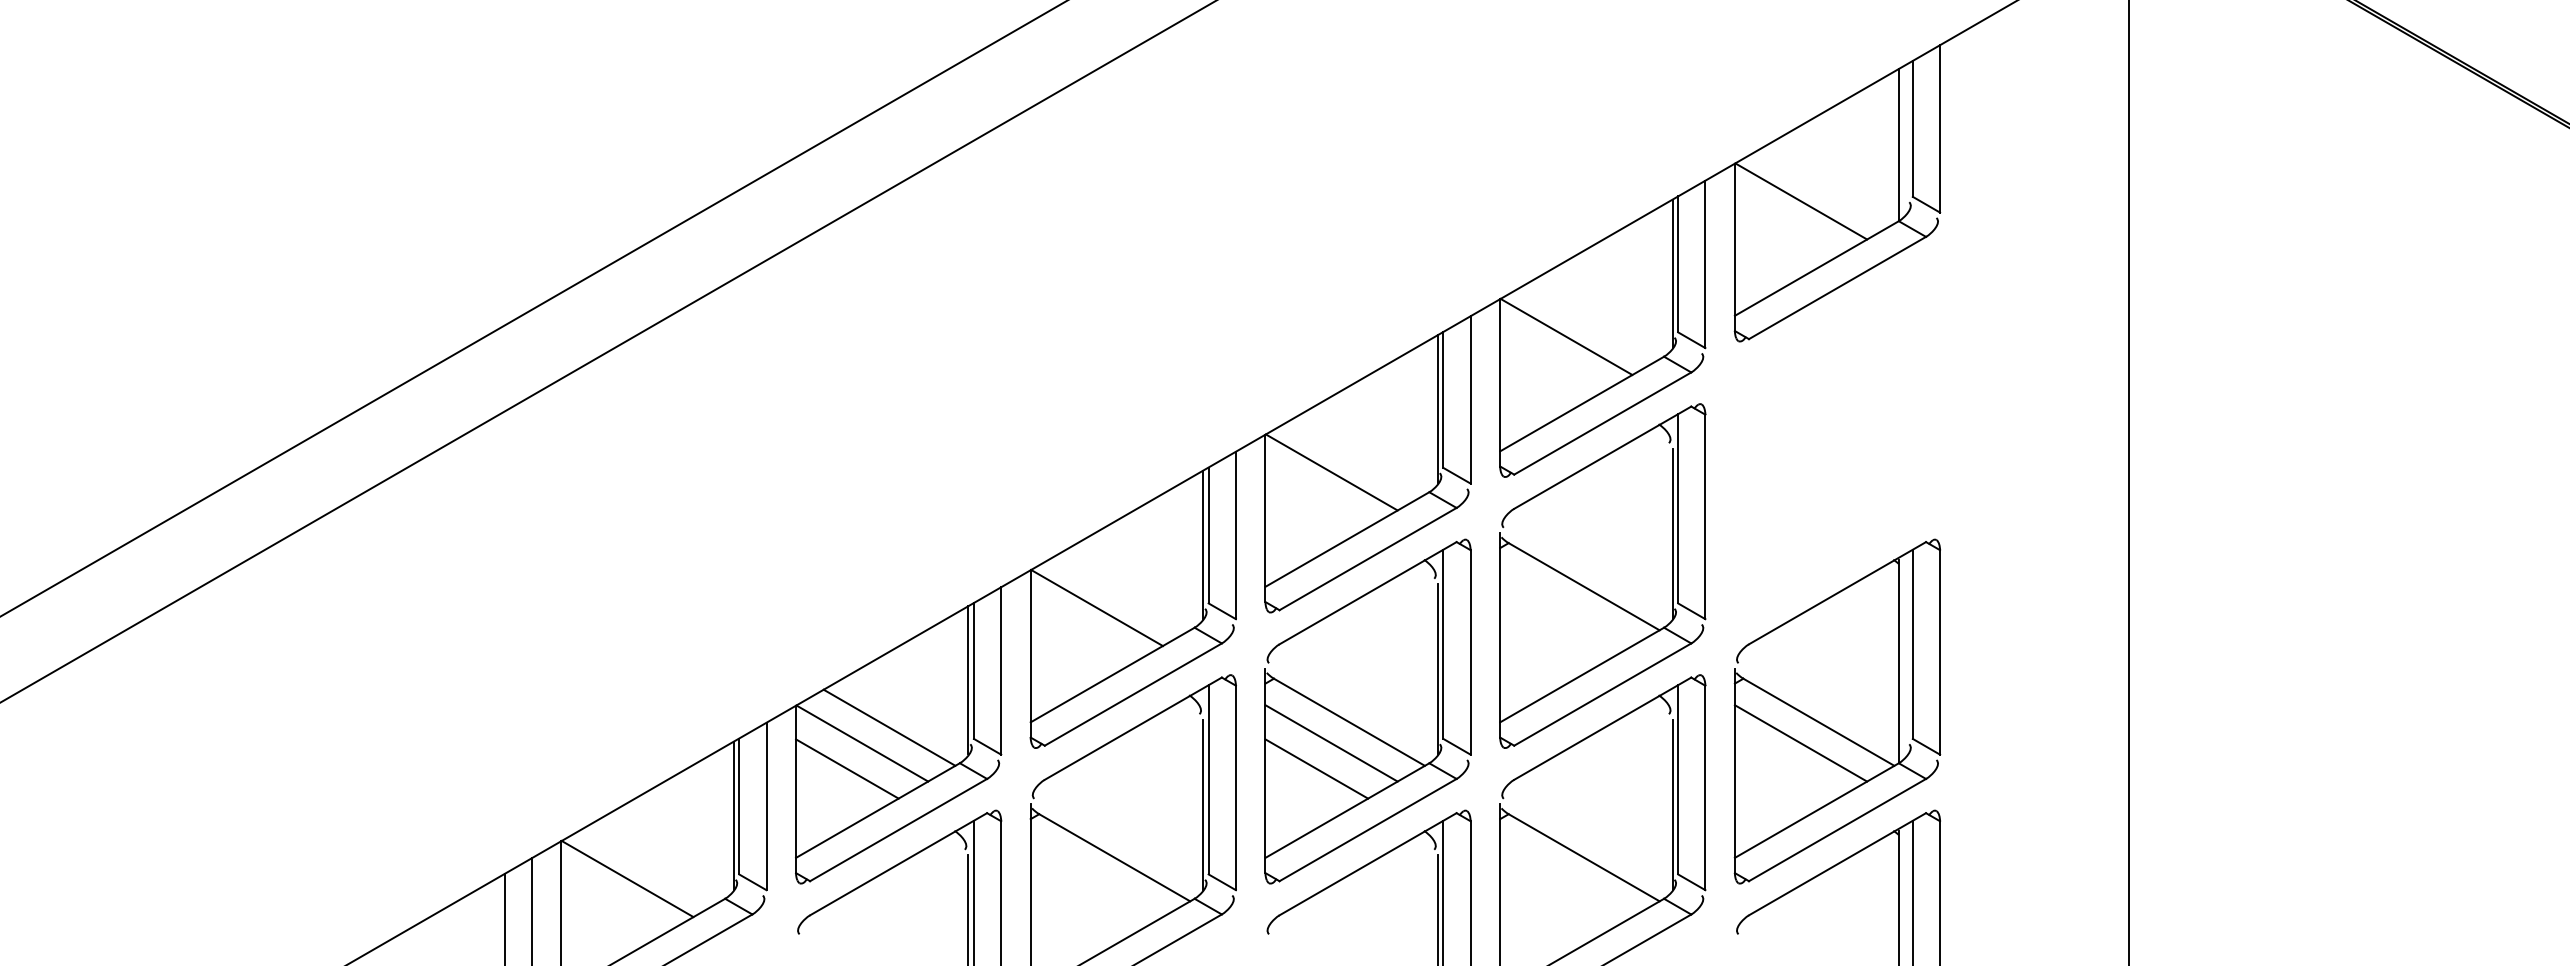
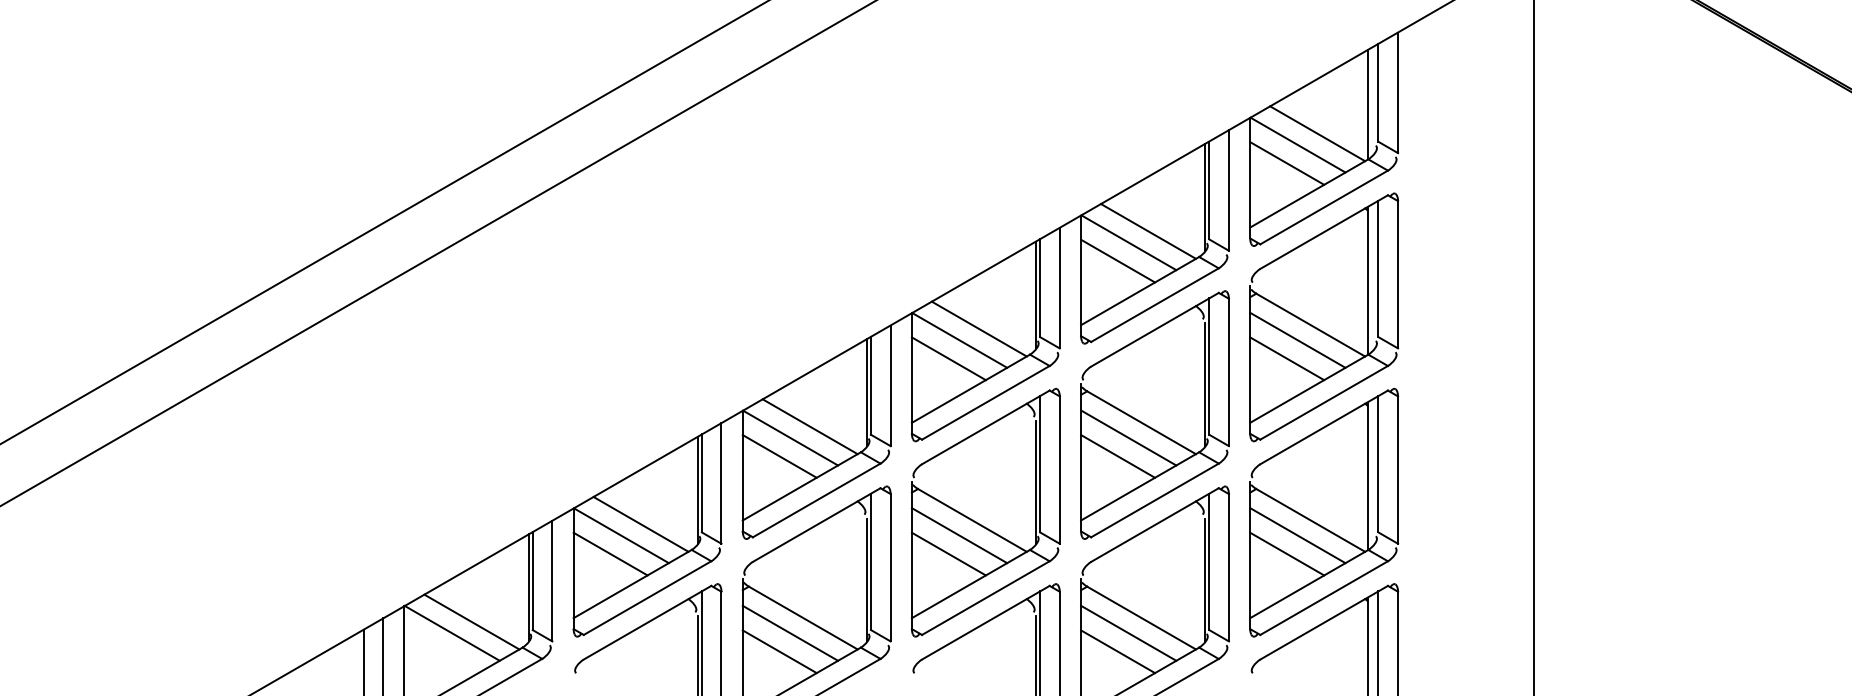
line: (1828, 185) -> (1317, 133), added
line: (1786, 226) -> (1287, 163), added
line: (1593, 321) -> (1148, 231), added
line: (1552, 361) -> (1118, 260), added
part: (1828, 454) -> (1317, 327), added
line: (1357, 455) -> (978, 328), added
line: (1316, 497) -> (948, 358), added
line: (1123, 591) -> (809, 426), added
line: (1566, 607) -> (1128, 437), added
line: (1081, 633) -> (779, 456), added
line: (1552, 633) -> (1118, 456), added
line: (1786, 768) -> (1287, 553), added
line: (654, 862) -> (471, 621), added
line: (1096, 877) -> (790, 632), added
line: (1566, 877) -> (1128, 632), added
line: (1081, 904) -> (779, 651), added
line: (1552, 904) -> (1118, 651), added

